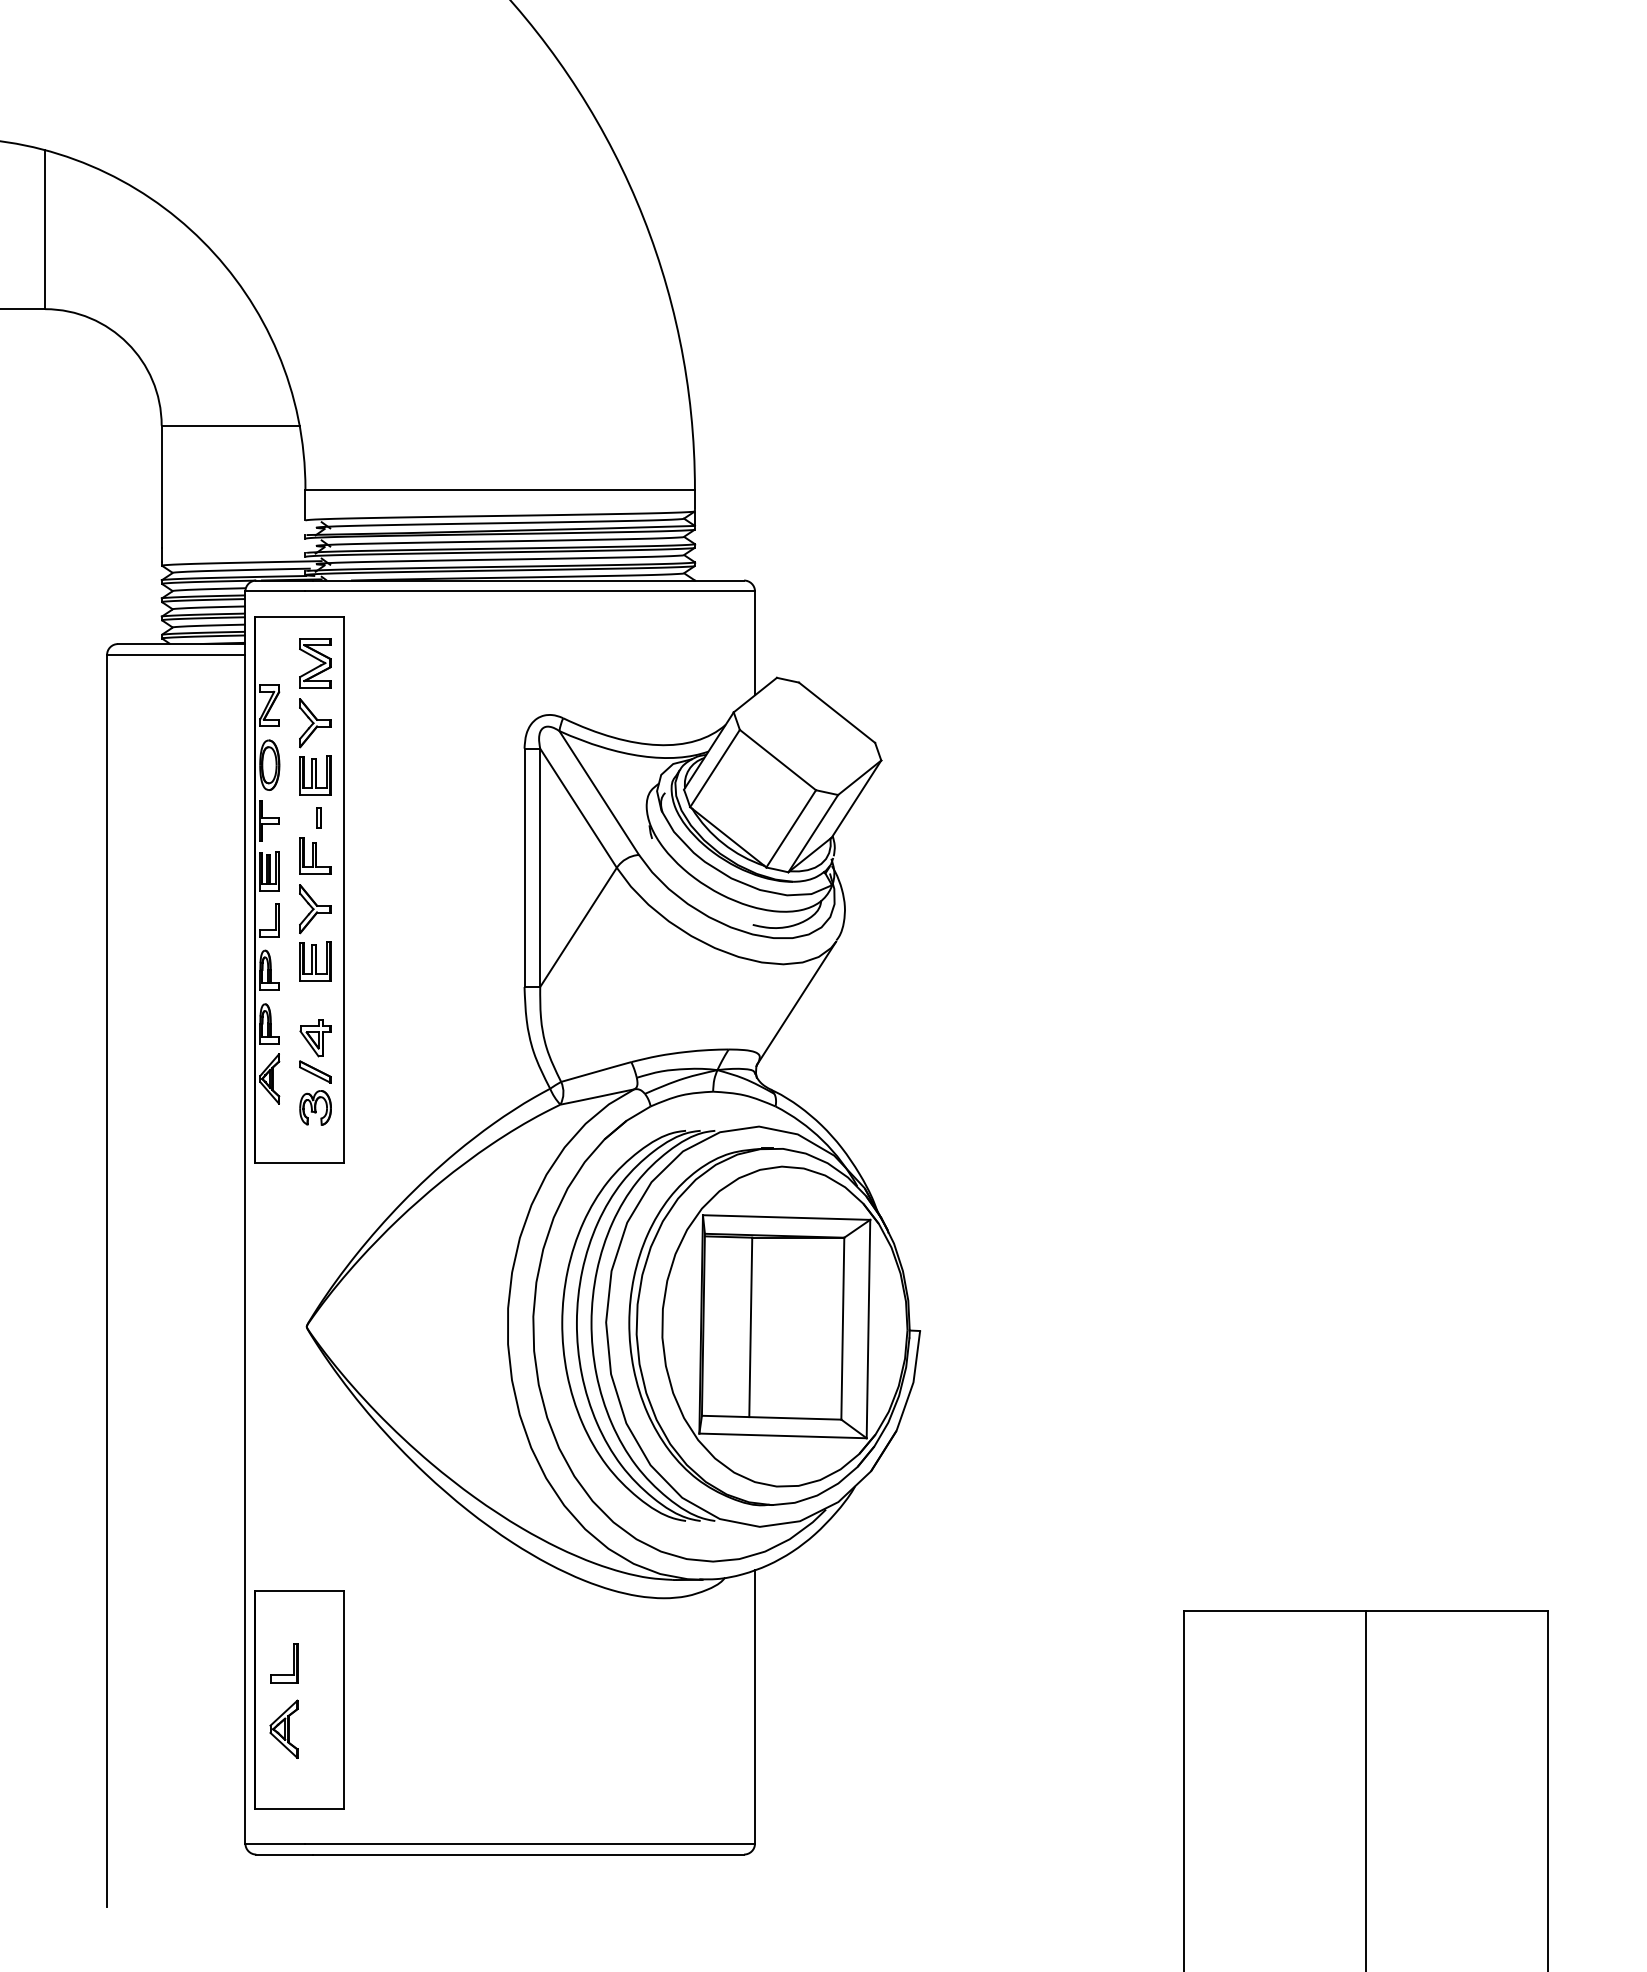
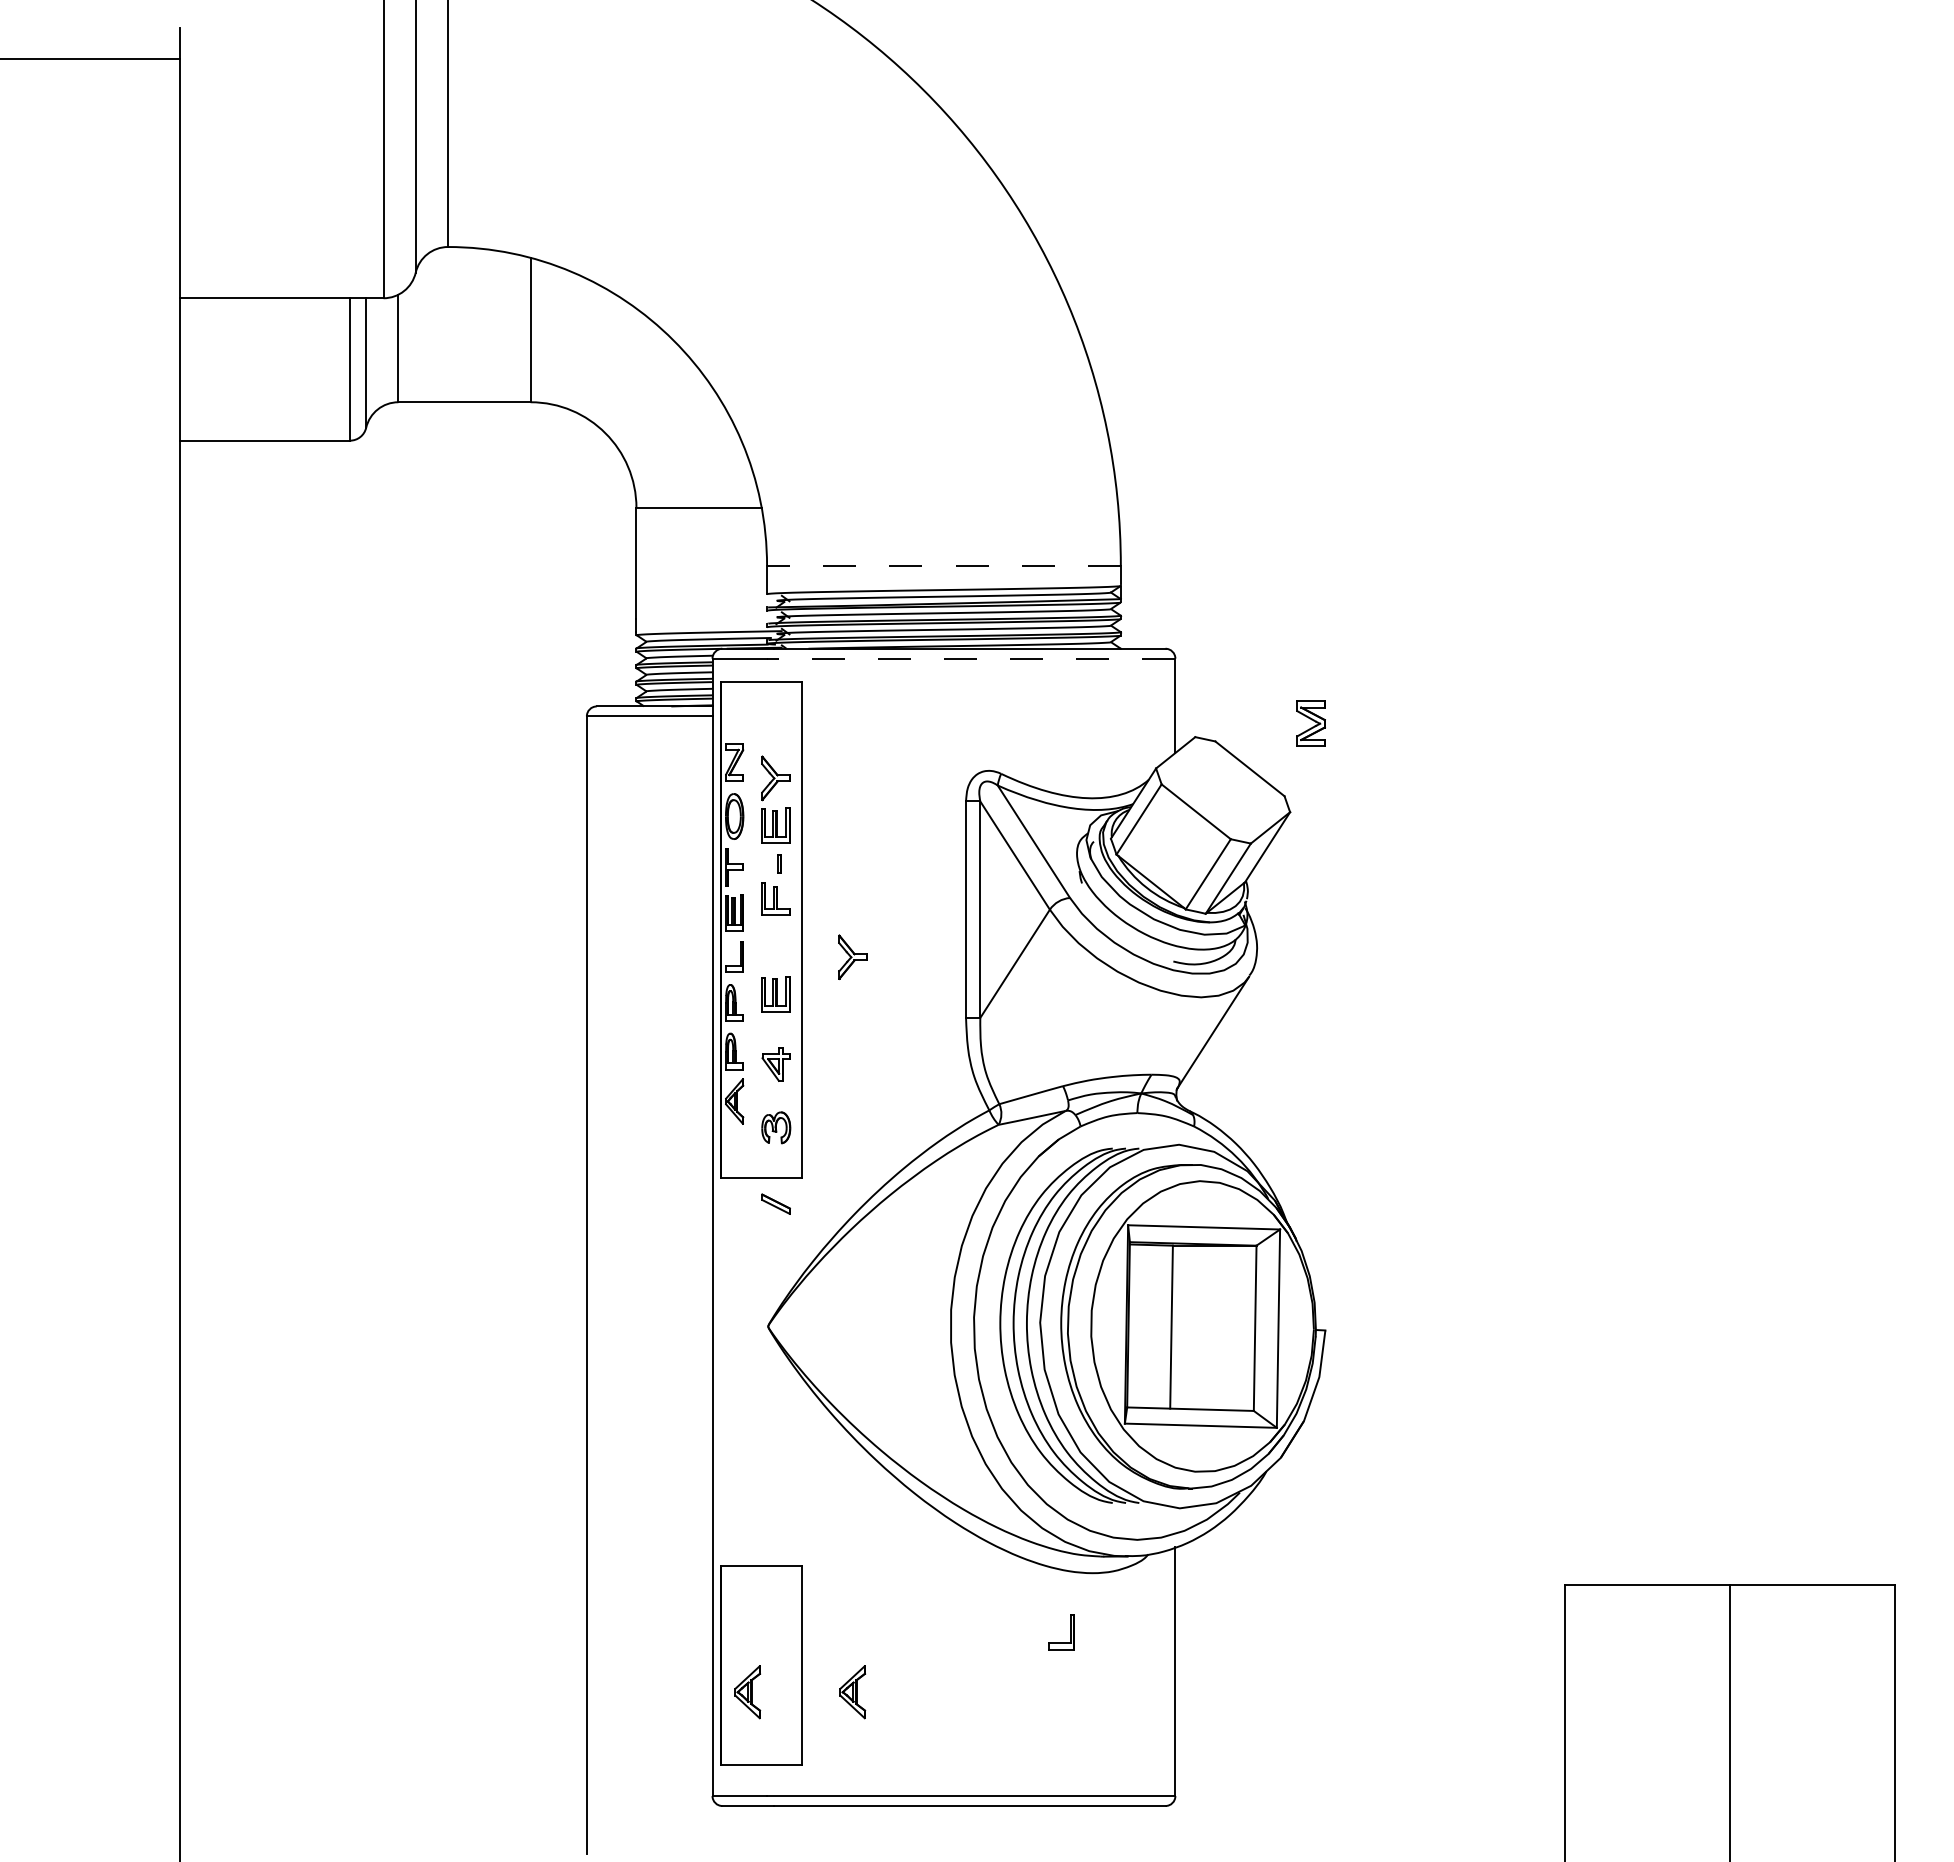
line: (499, 489) -> (943, 566), solid -> dashed
line: (529, 591) -> (970, 658), solid -> dashed
part: (314, 662) -> (1310, 723), moved
part: (314, 908) -> (852, 956), moved
part: (314, 1071) -> (775, 1203), moved
part: (293, 1663) -> (1070, 1632), moved
part: (399, 1729) -> (852, 1692), added

